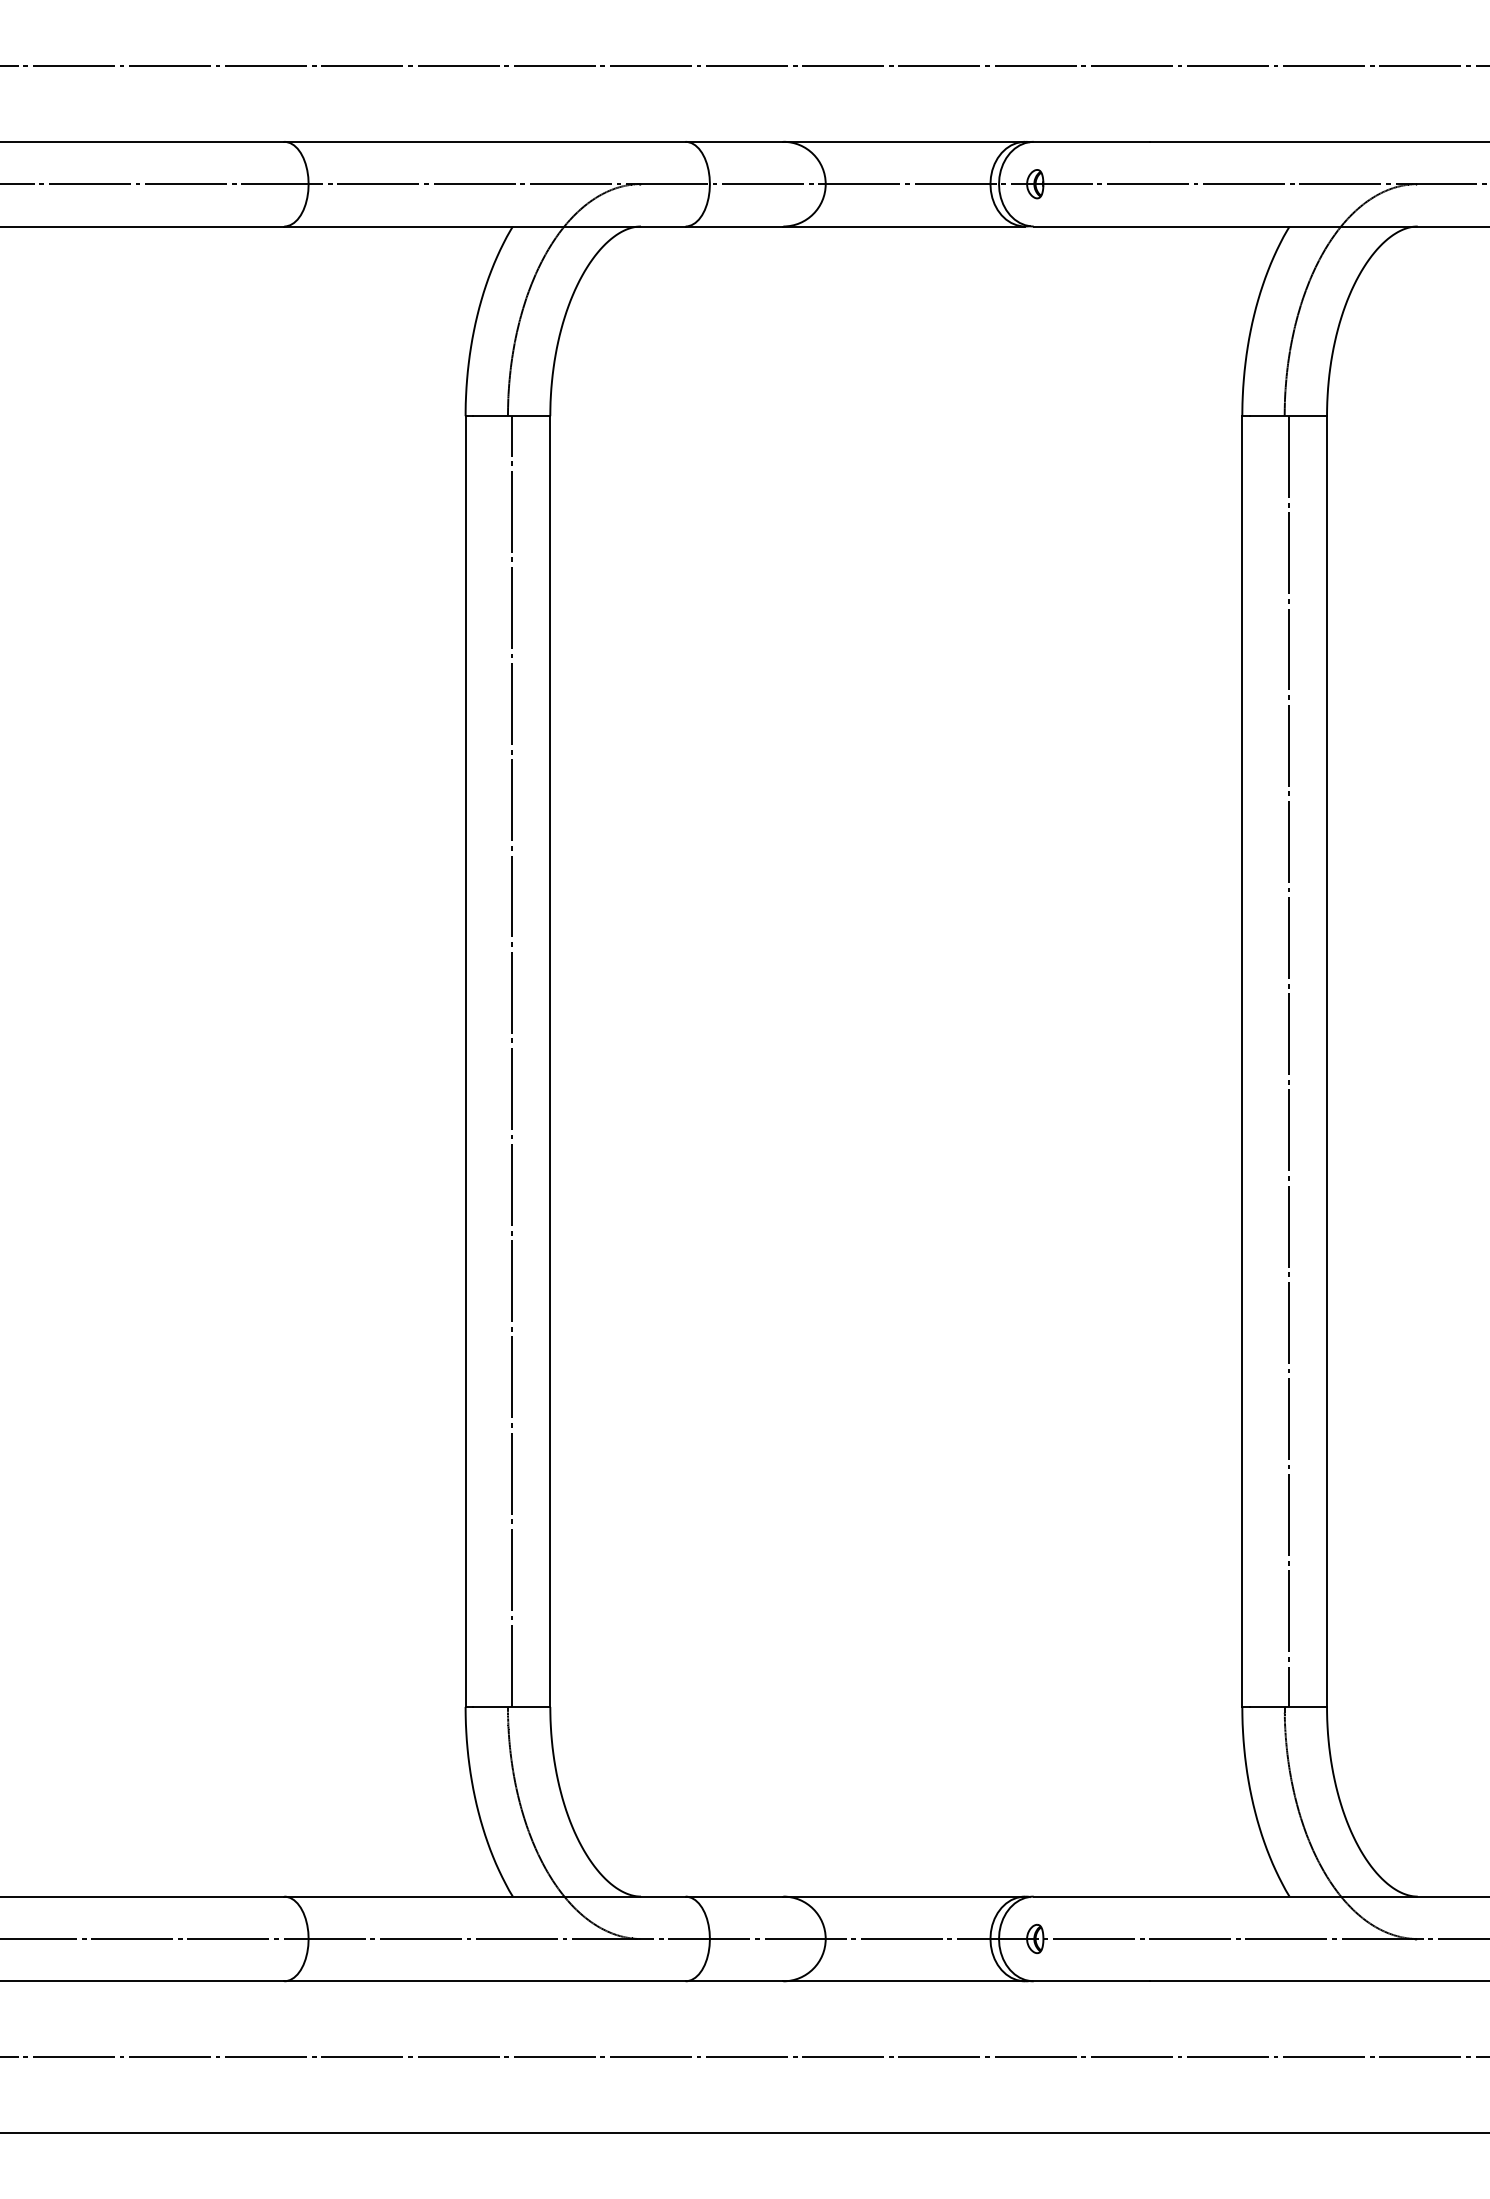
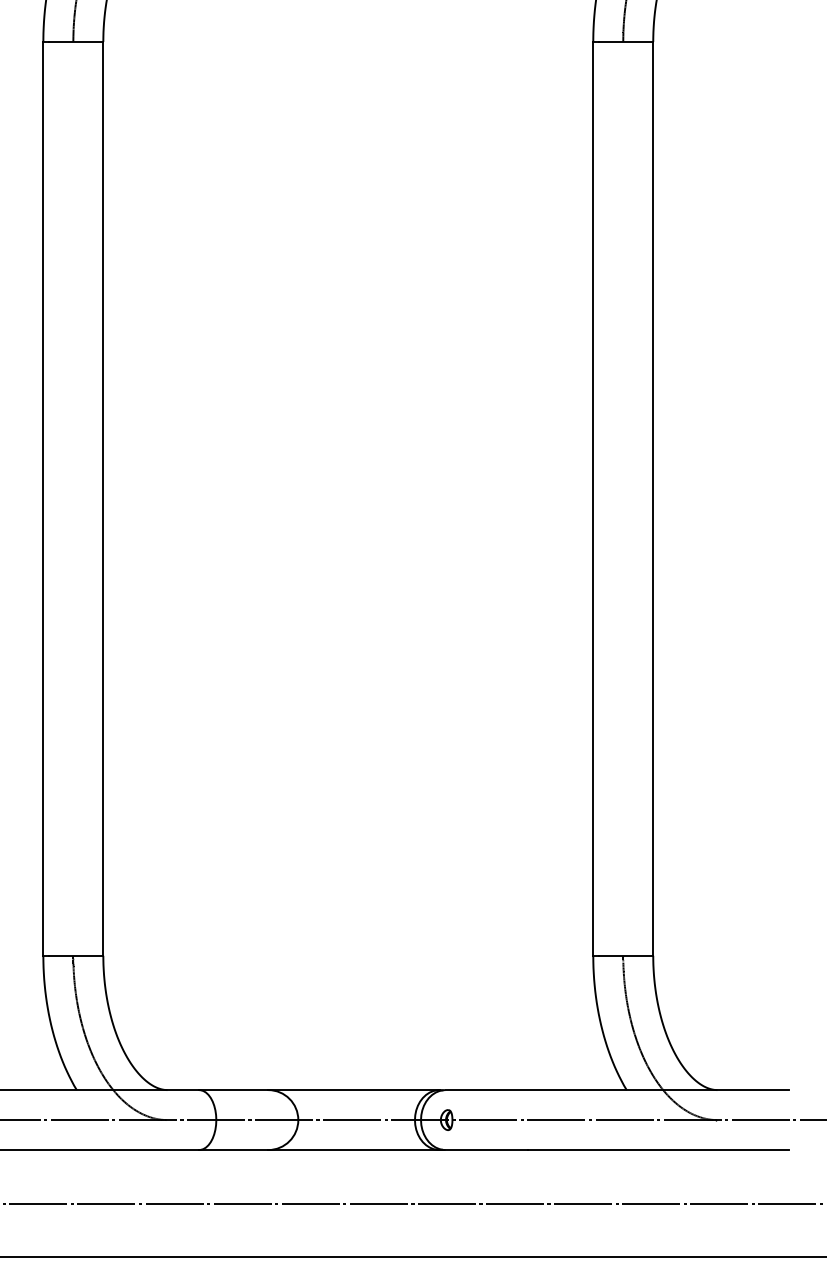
line: (511, 1061) -> (75, 498), removed
line: (1288, 1061) -> (625, 498), removed

